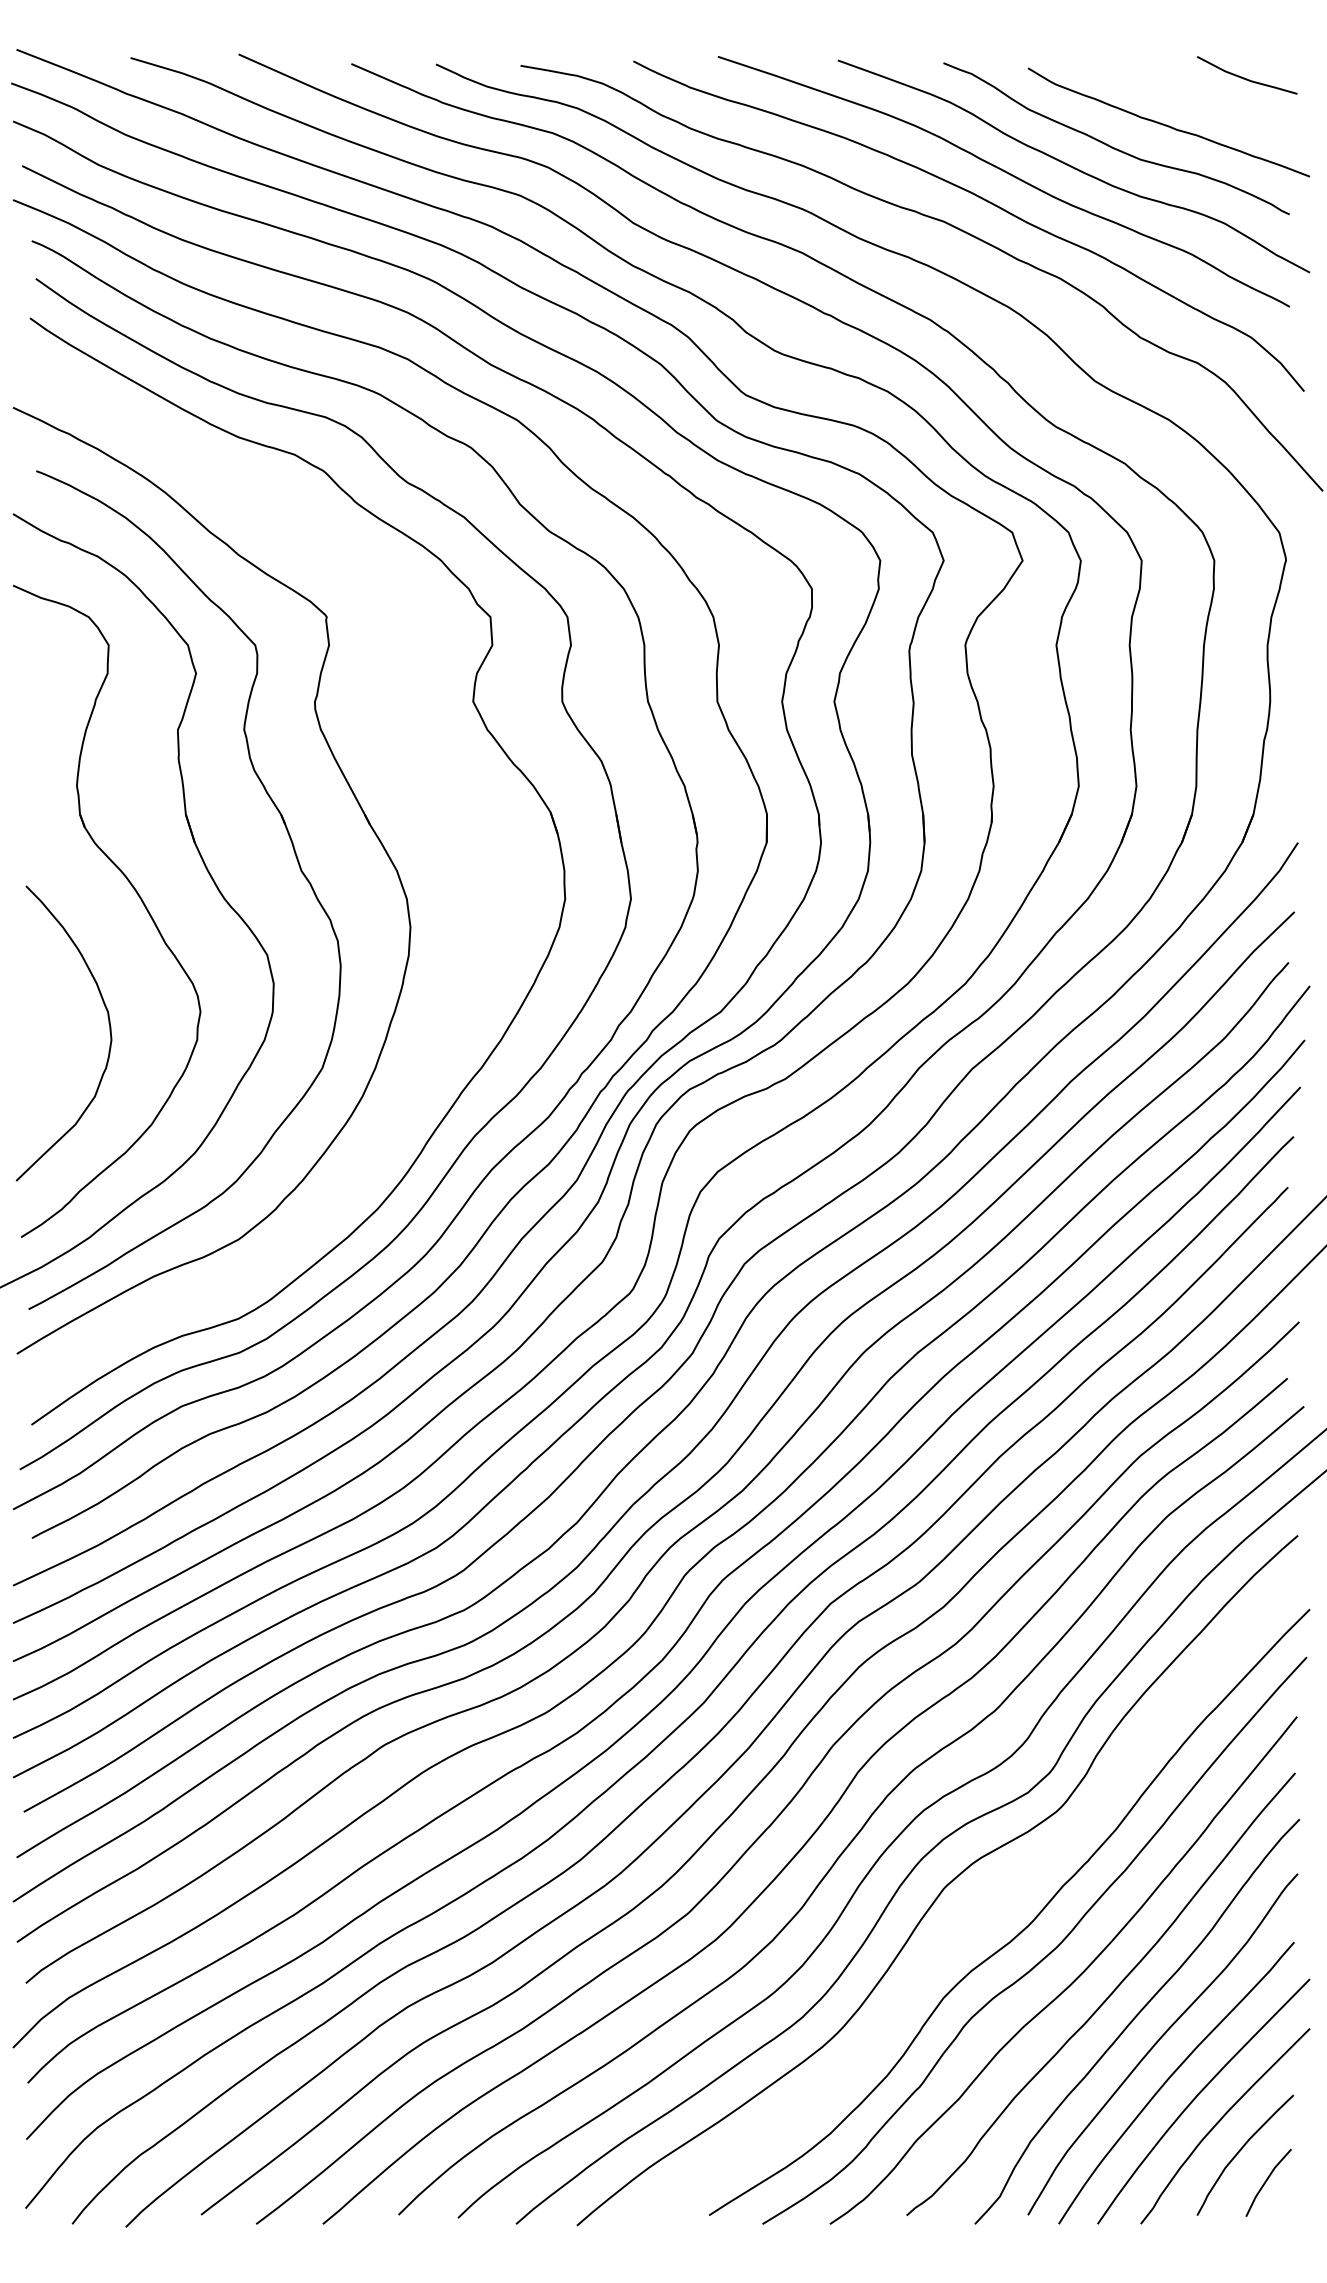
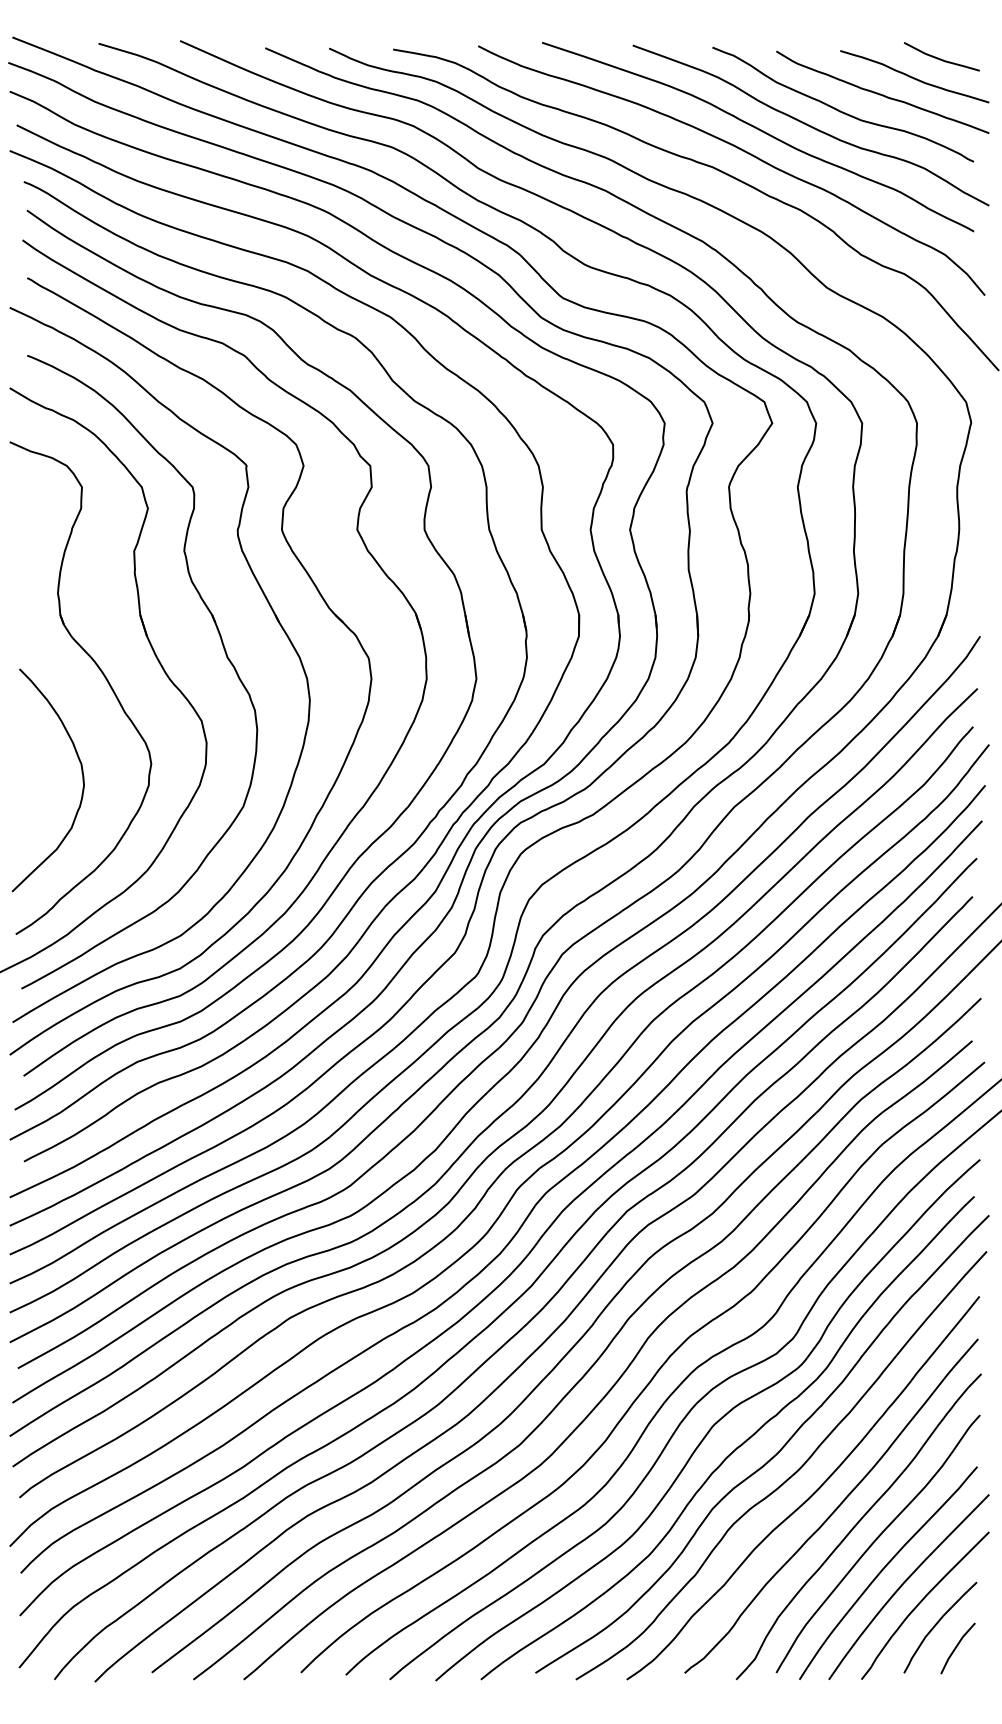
curve: (1210, 102) -> (914, 77), added
part: (417, 779) -> (315, 588), added
curve: (975, 1916) -> (736, 1447), added

